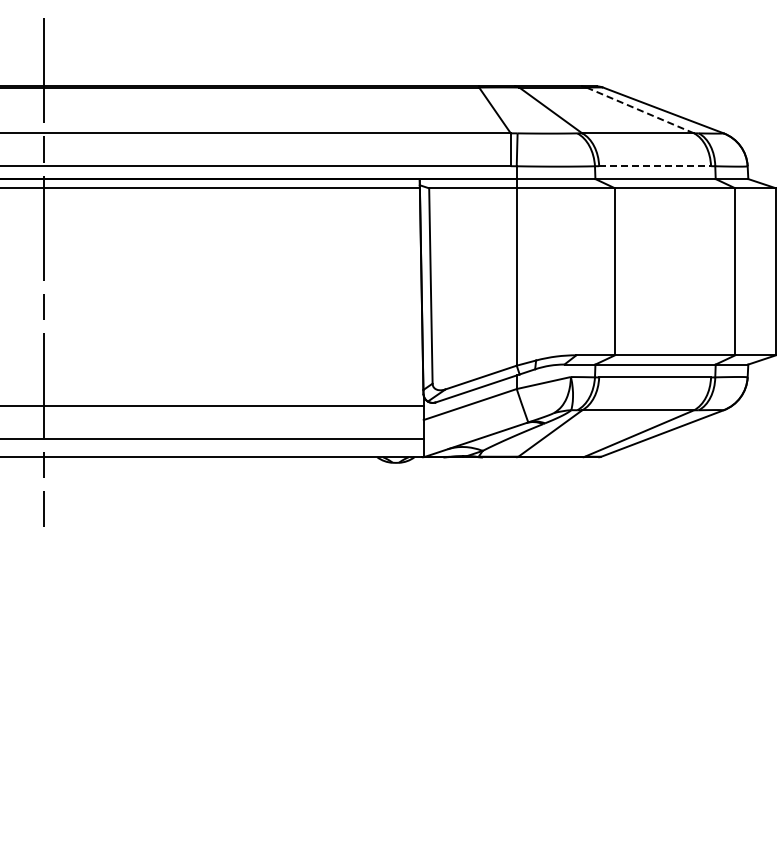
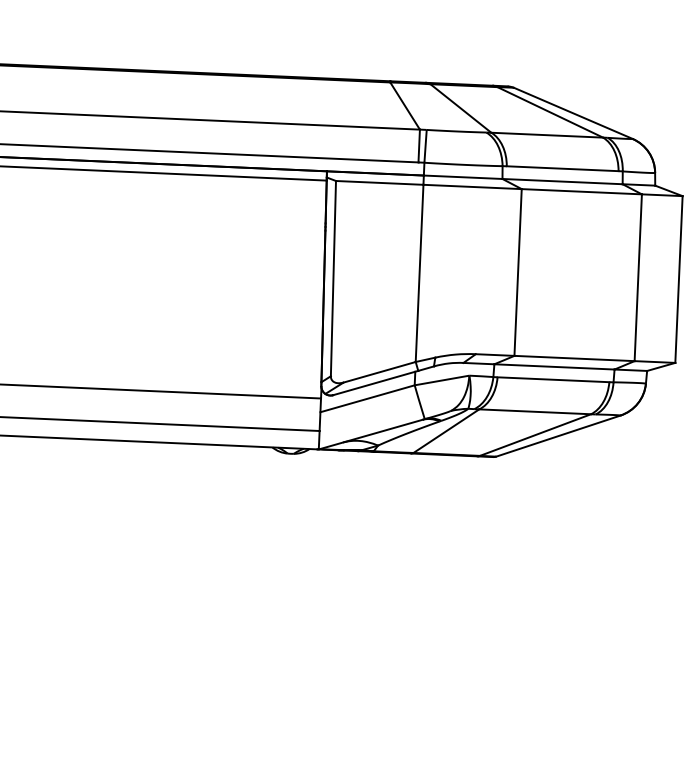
line: (640, 110) -> (550, 112), dashed -> solid
line: (655, 166) -> (563, 169), dashed -> solid

